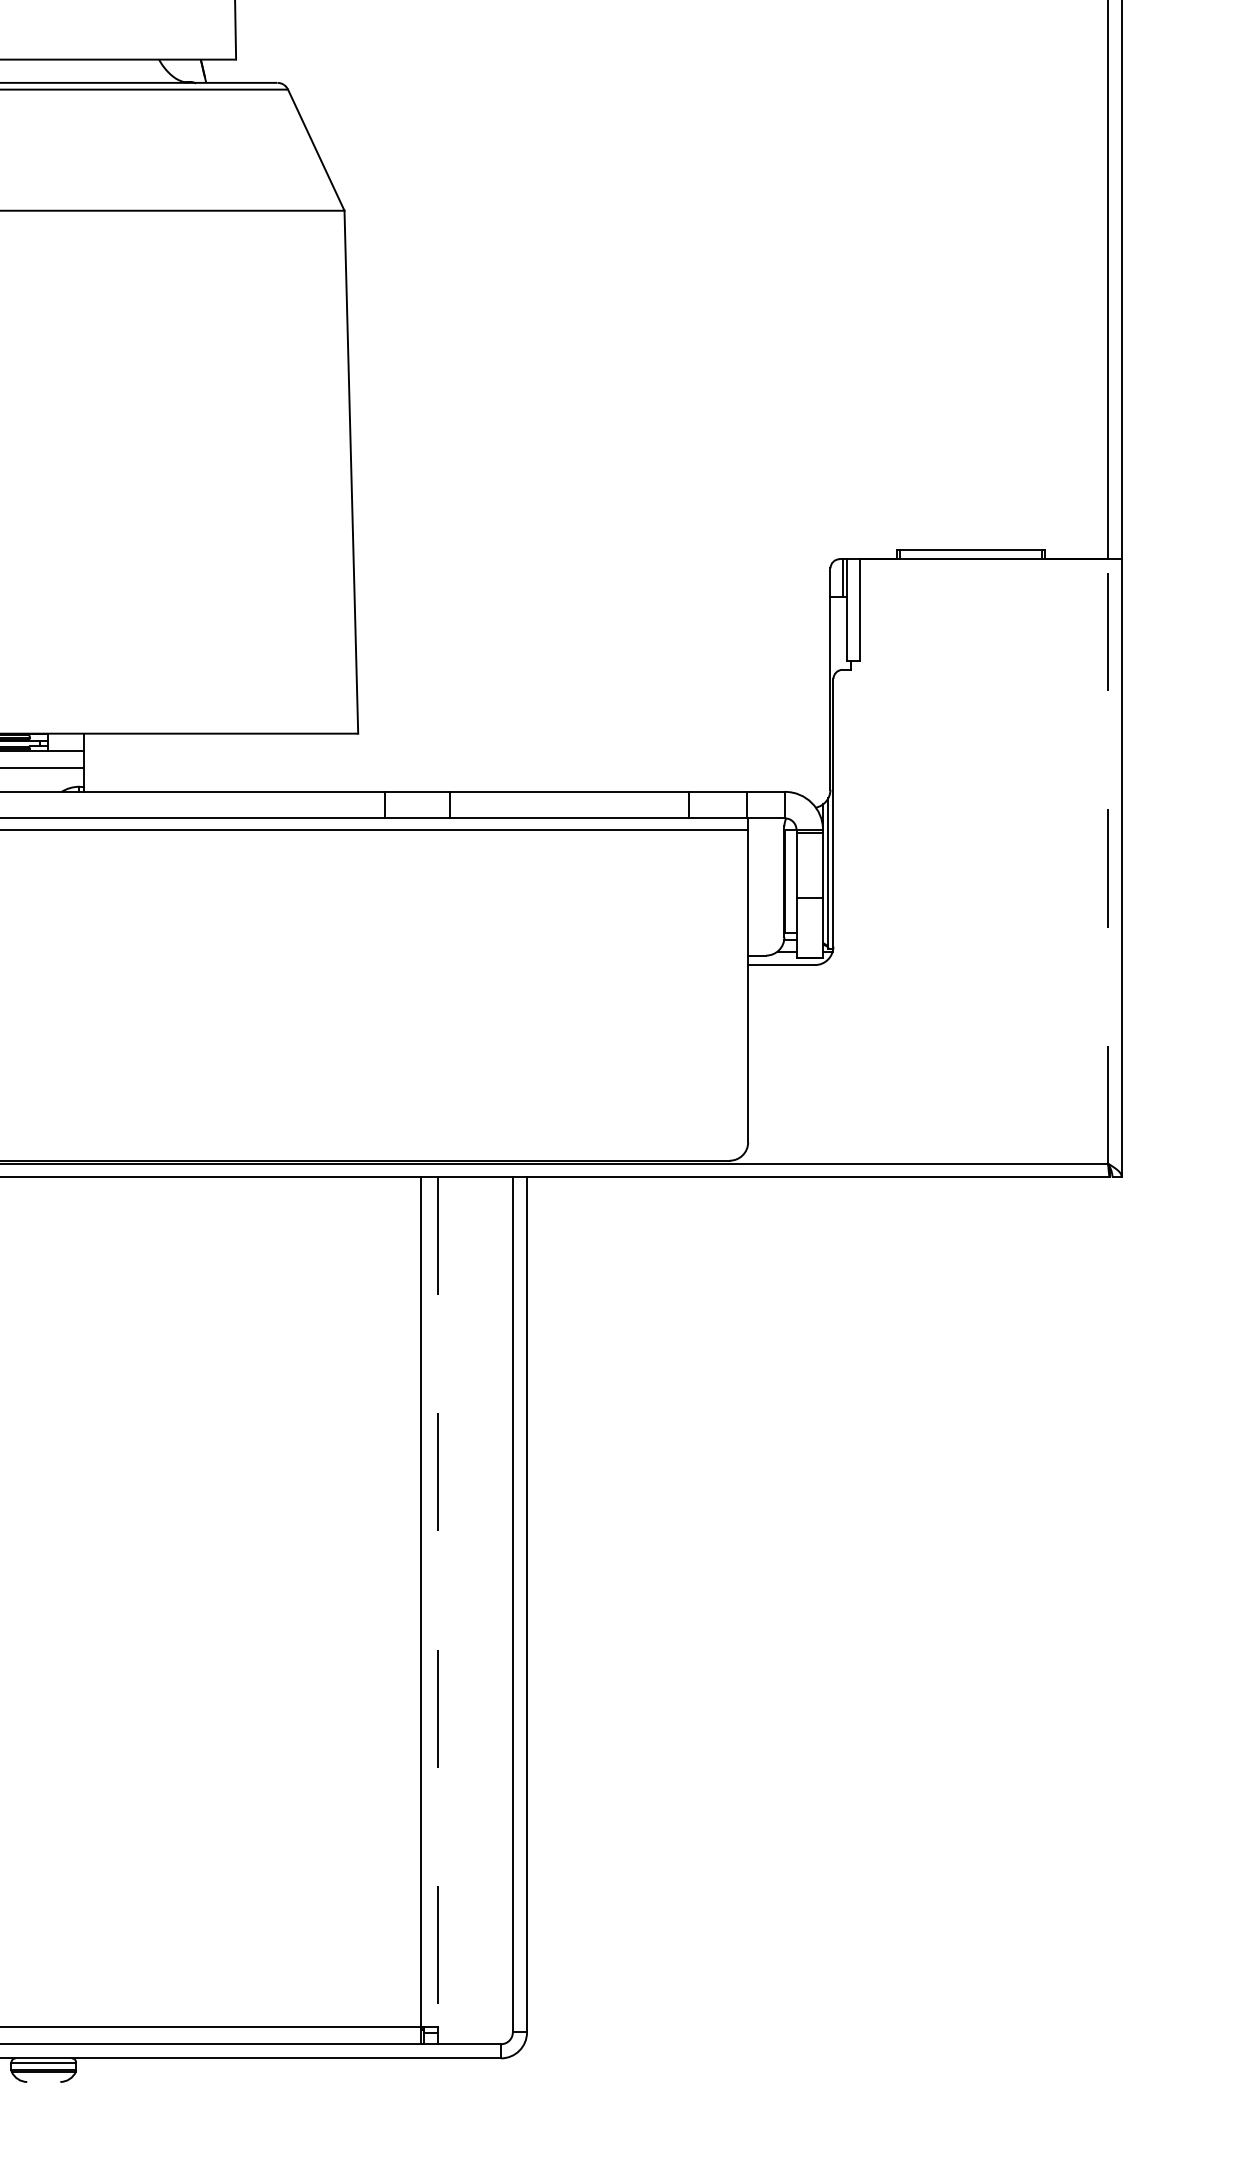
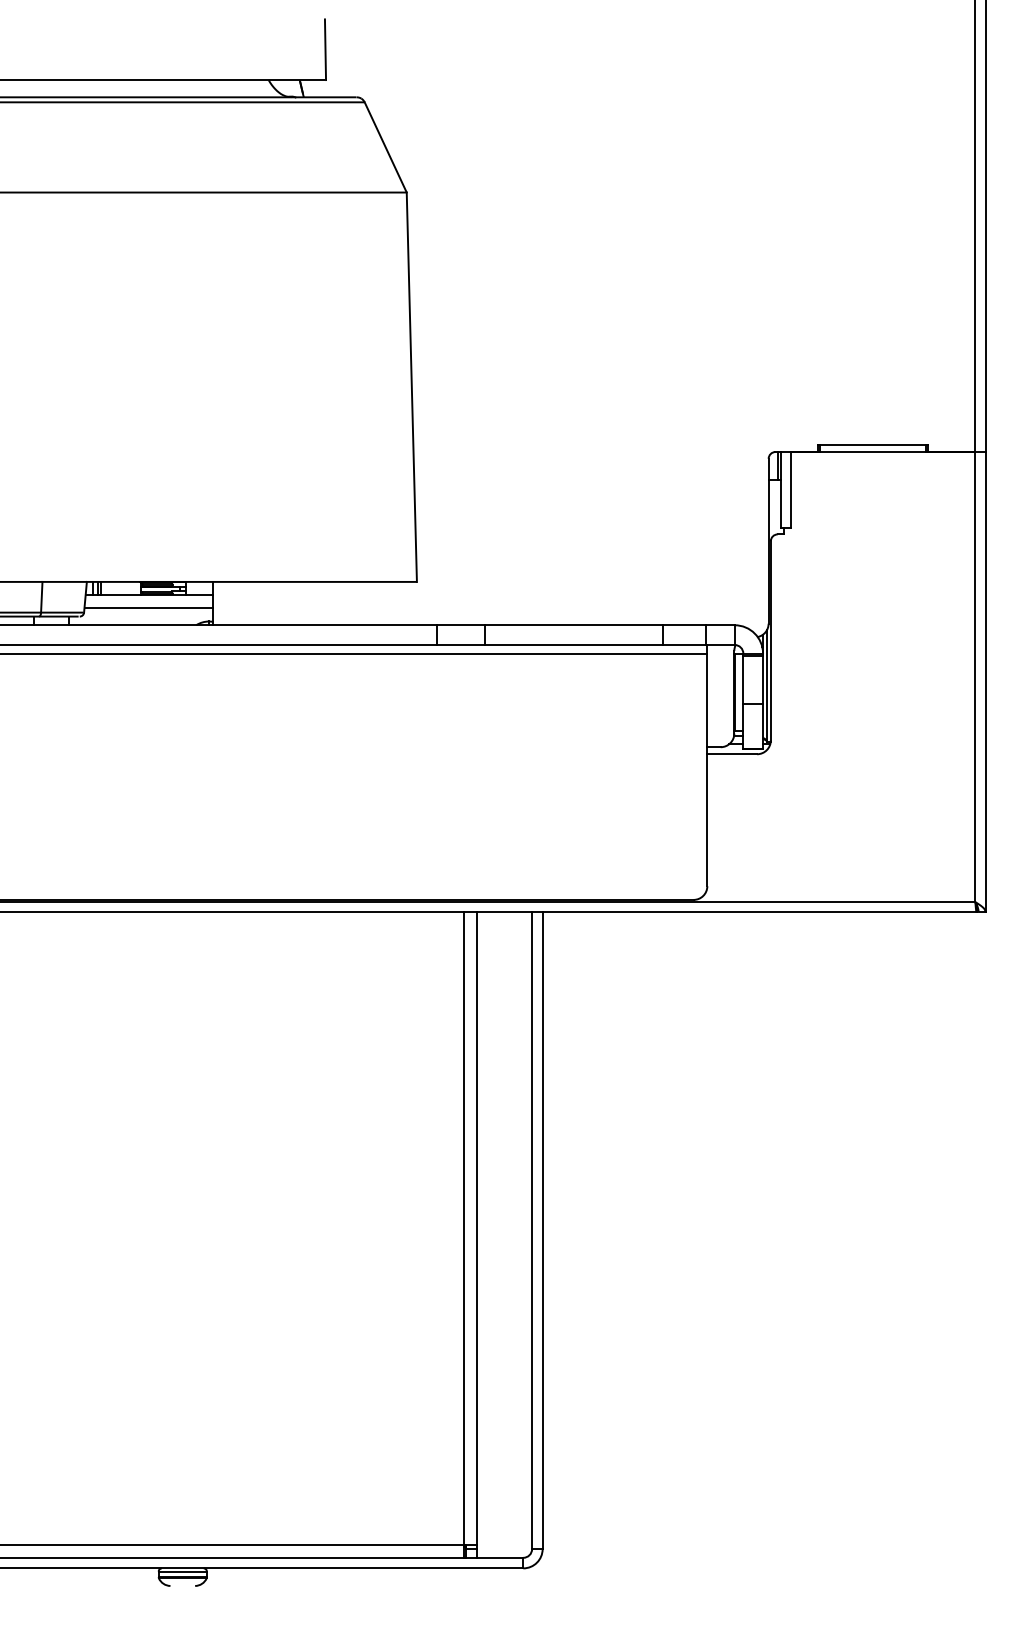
line: (1108, 860) -> (975, 676), dashed -> solid
line: (438, 1603) -> (476, 1229), dashed -> solid

